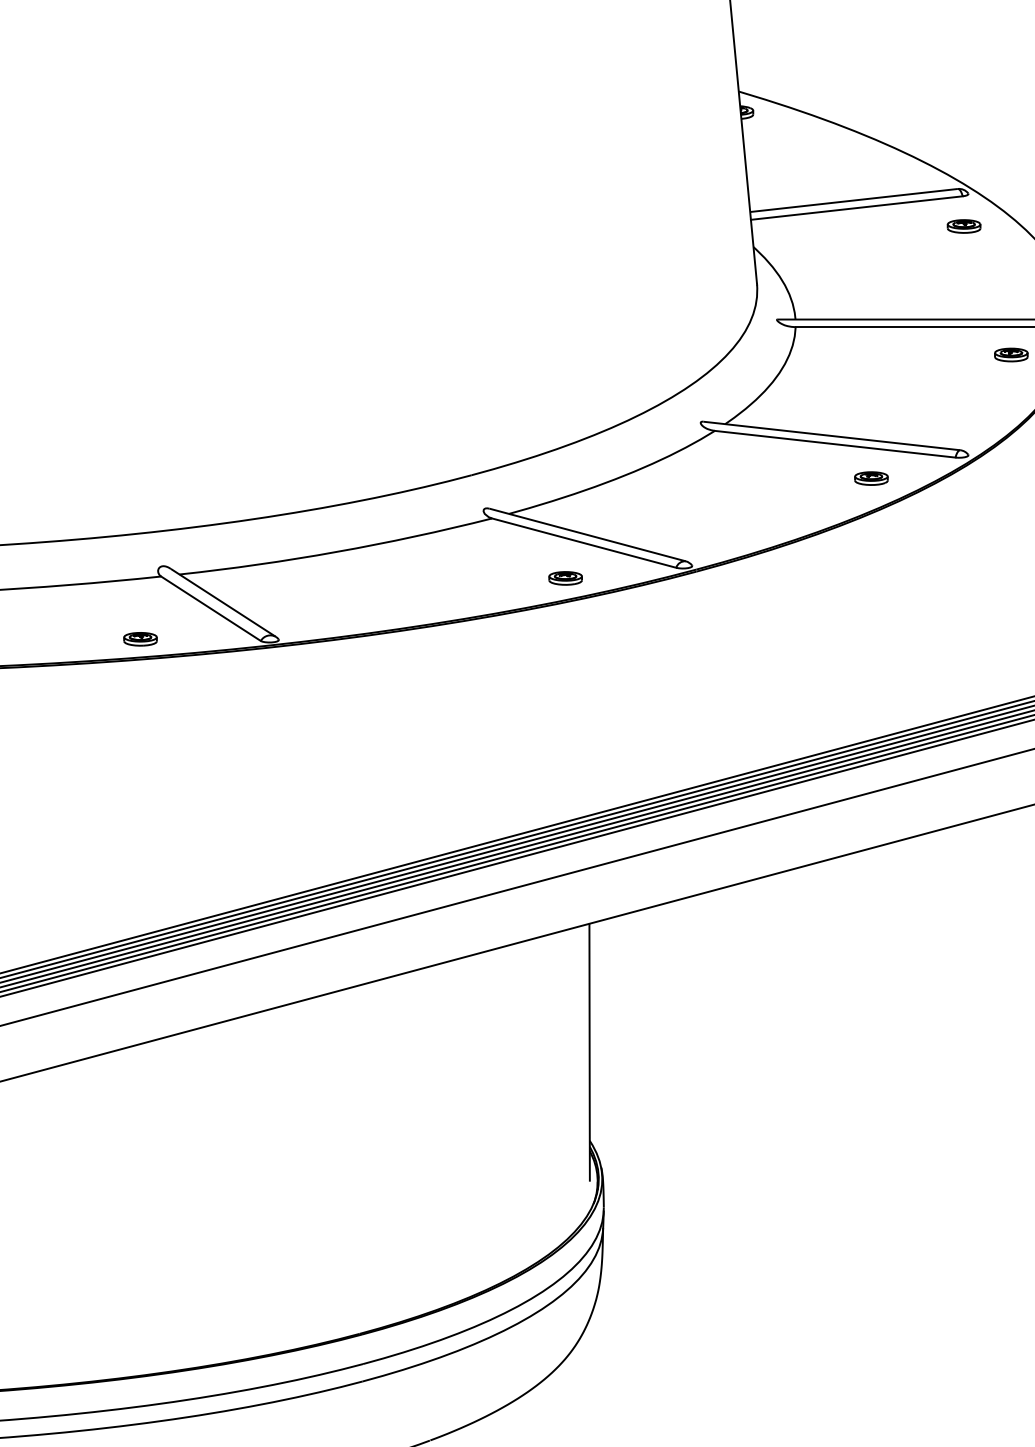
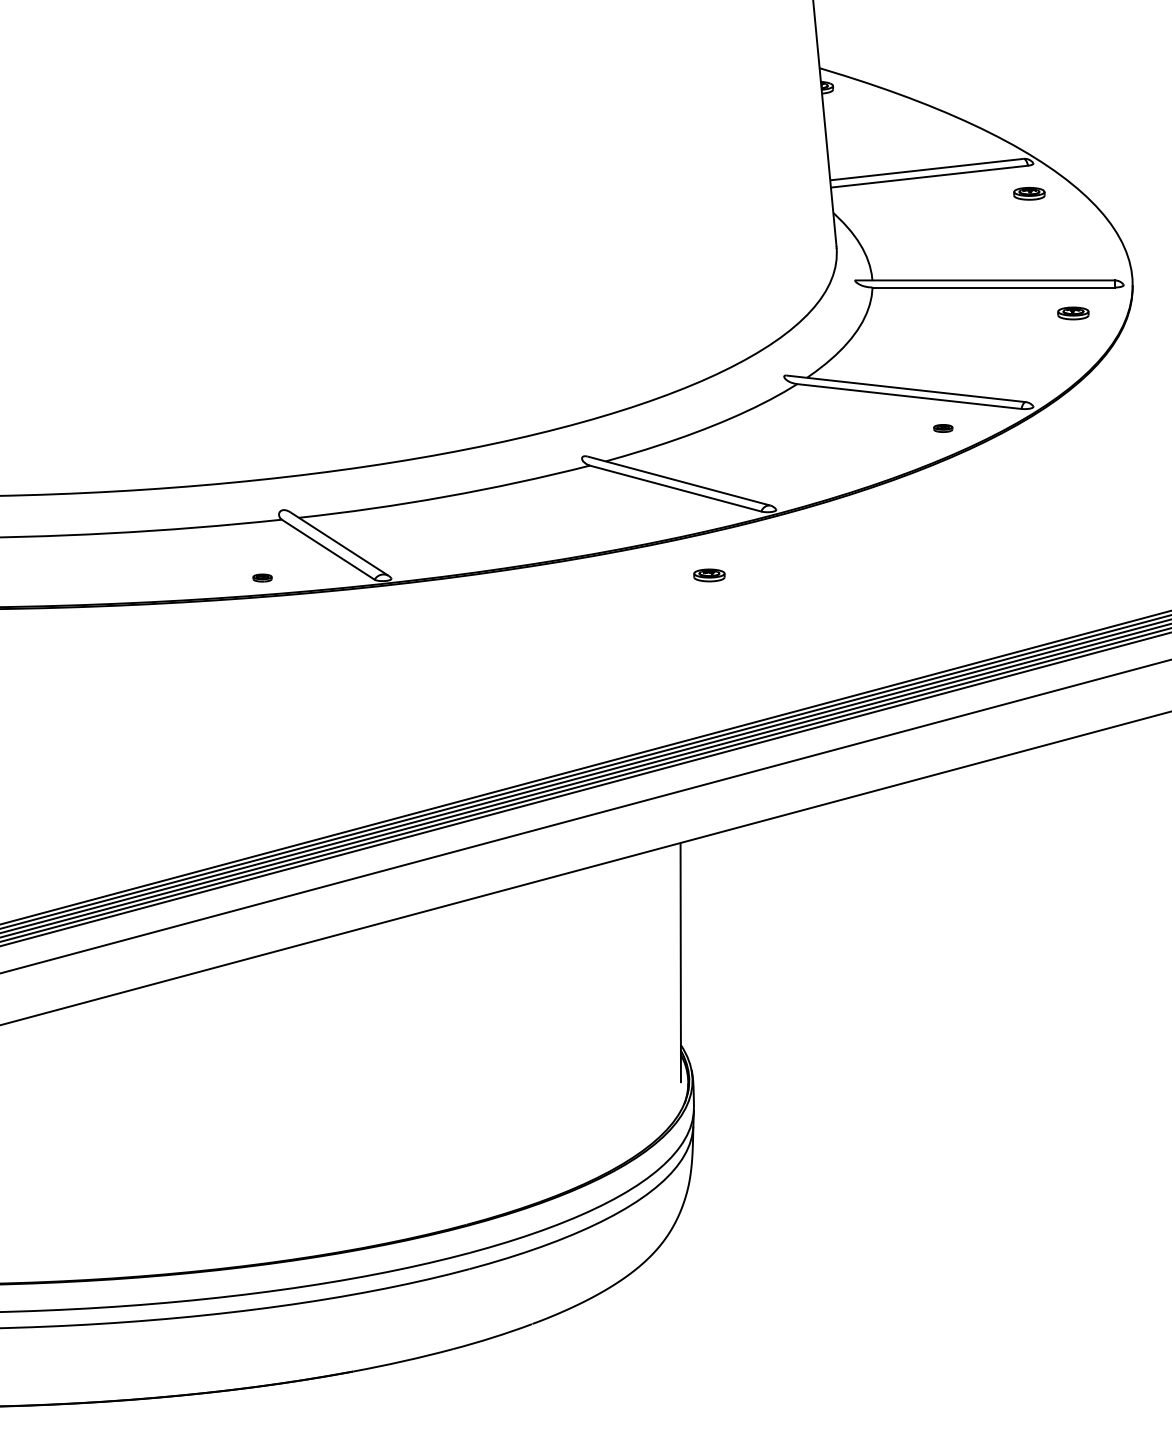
part: (871, 478) -> (943, 428), size x0.6
part: (565, 578) -> (709, 575), moved
part: (140, 638) -> (262, 577), size x0.6

